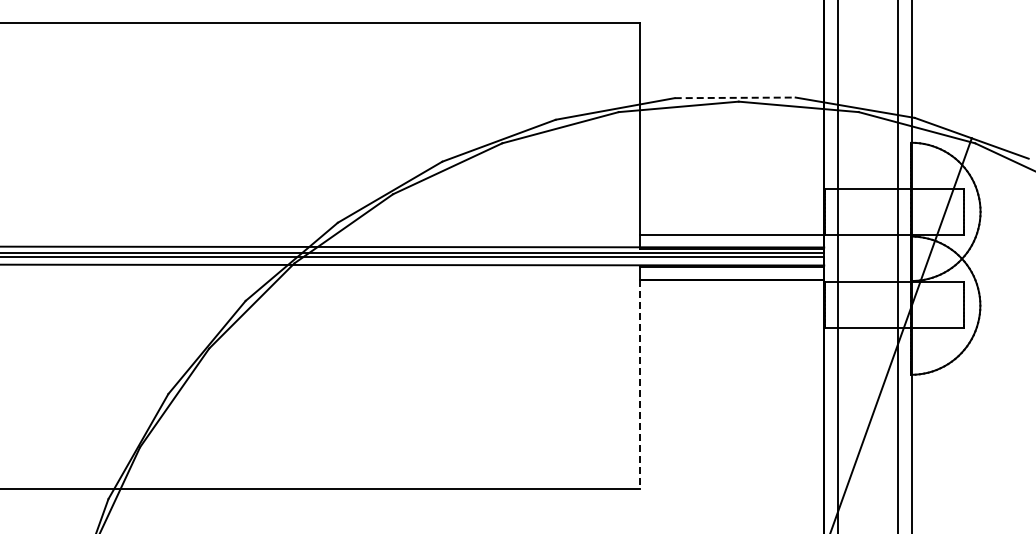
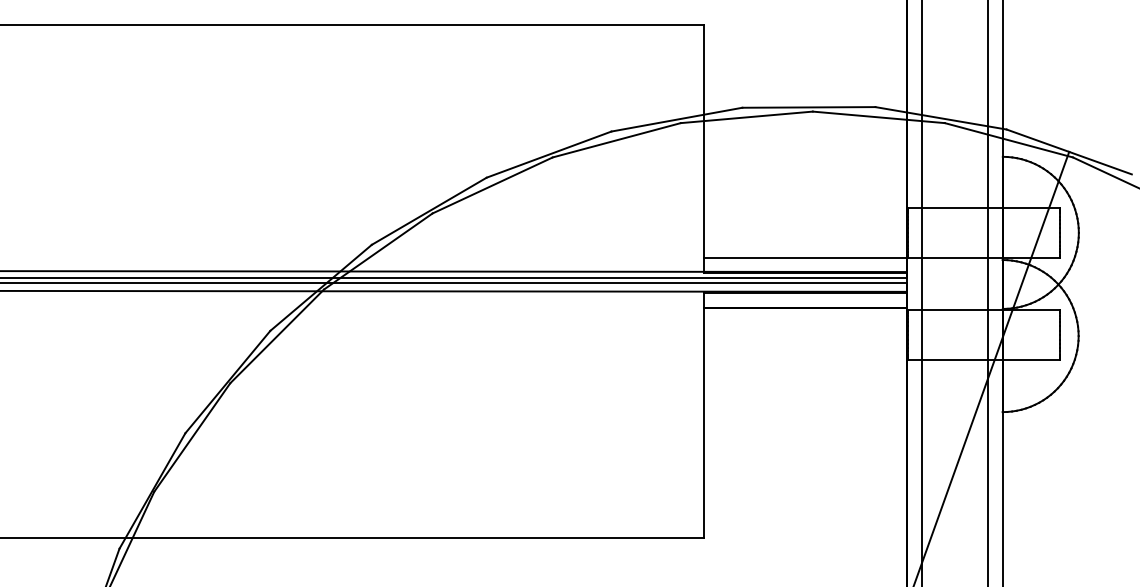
line: (735, 97) -> (809, 107), dashed -> solid
line: (639, 385) -> (703, 423), dashed -> solid

